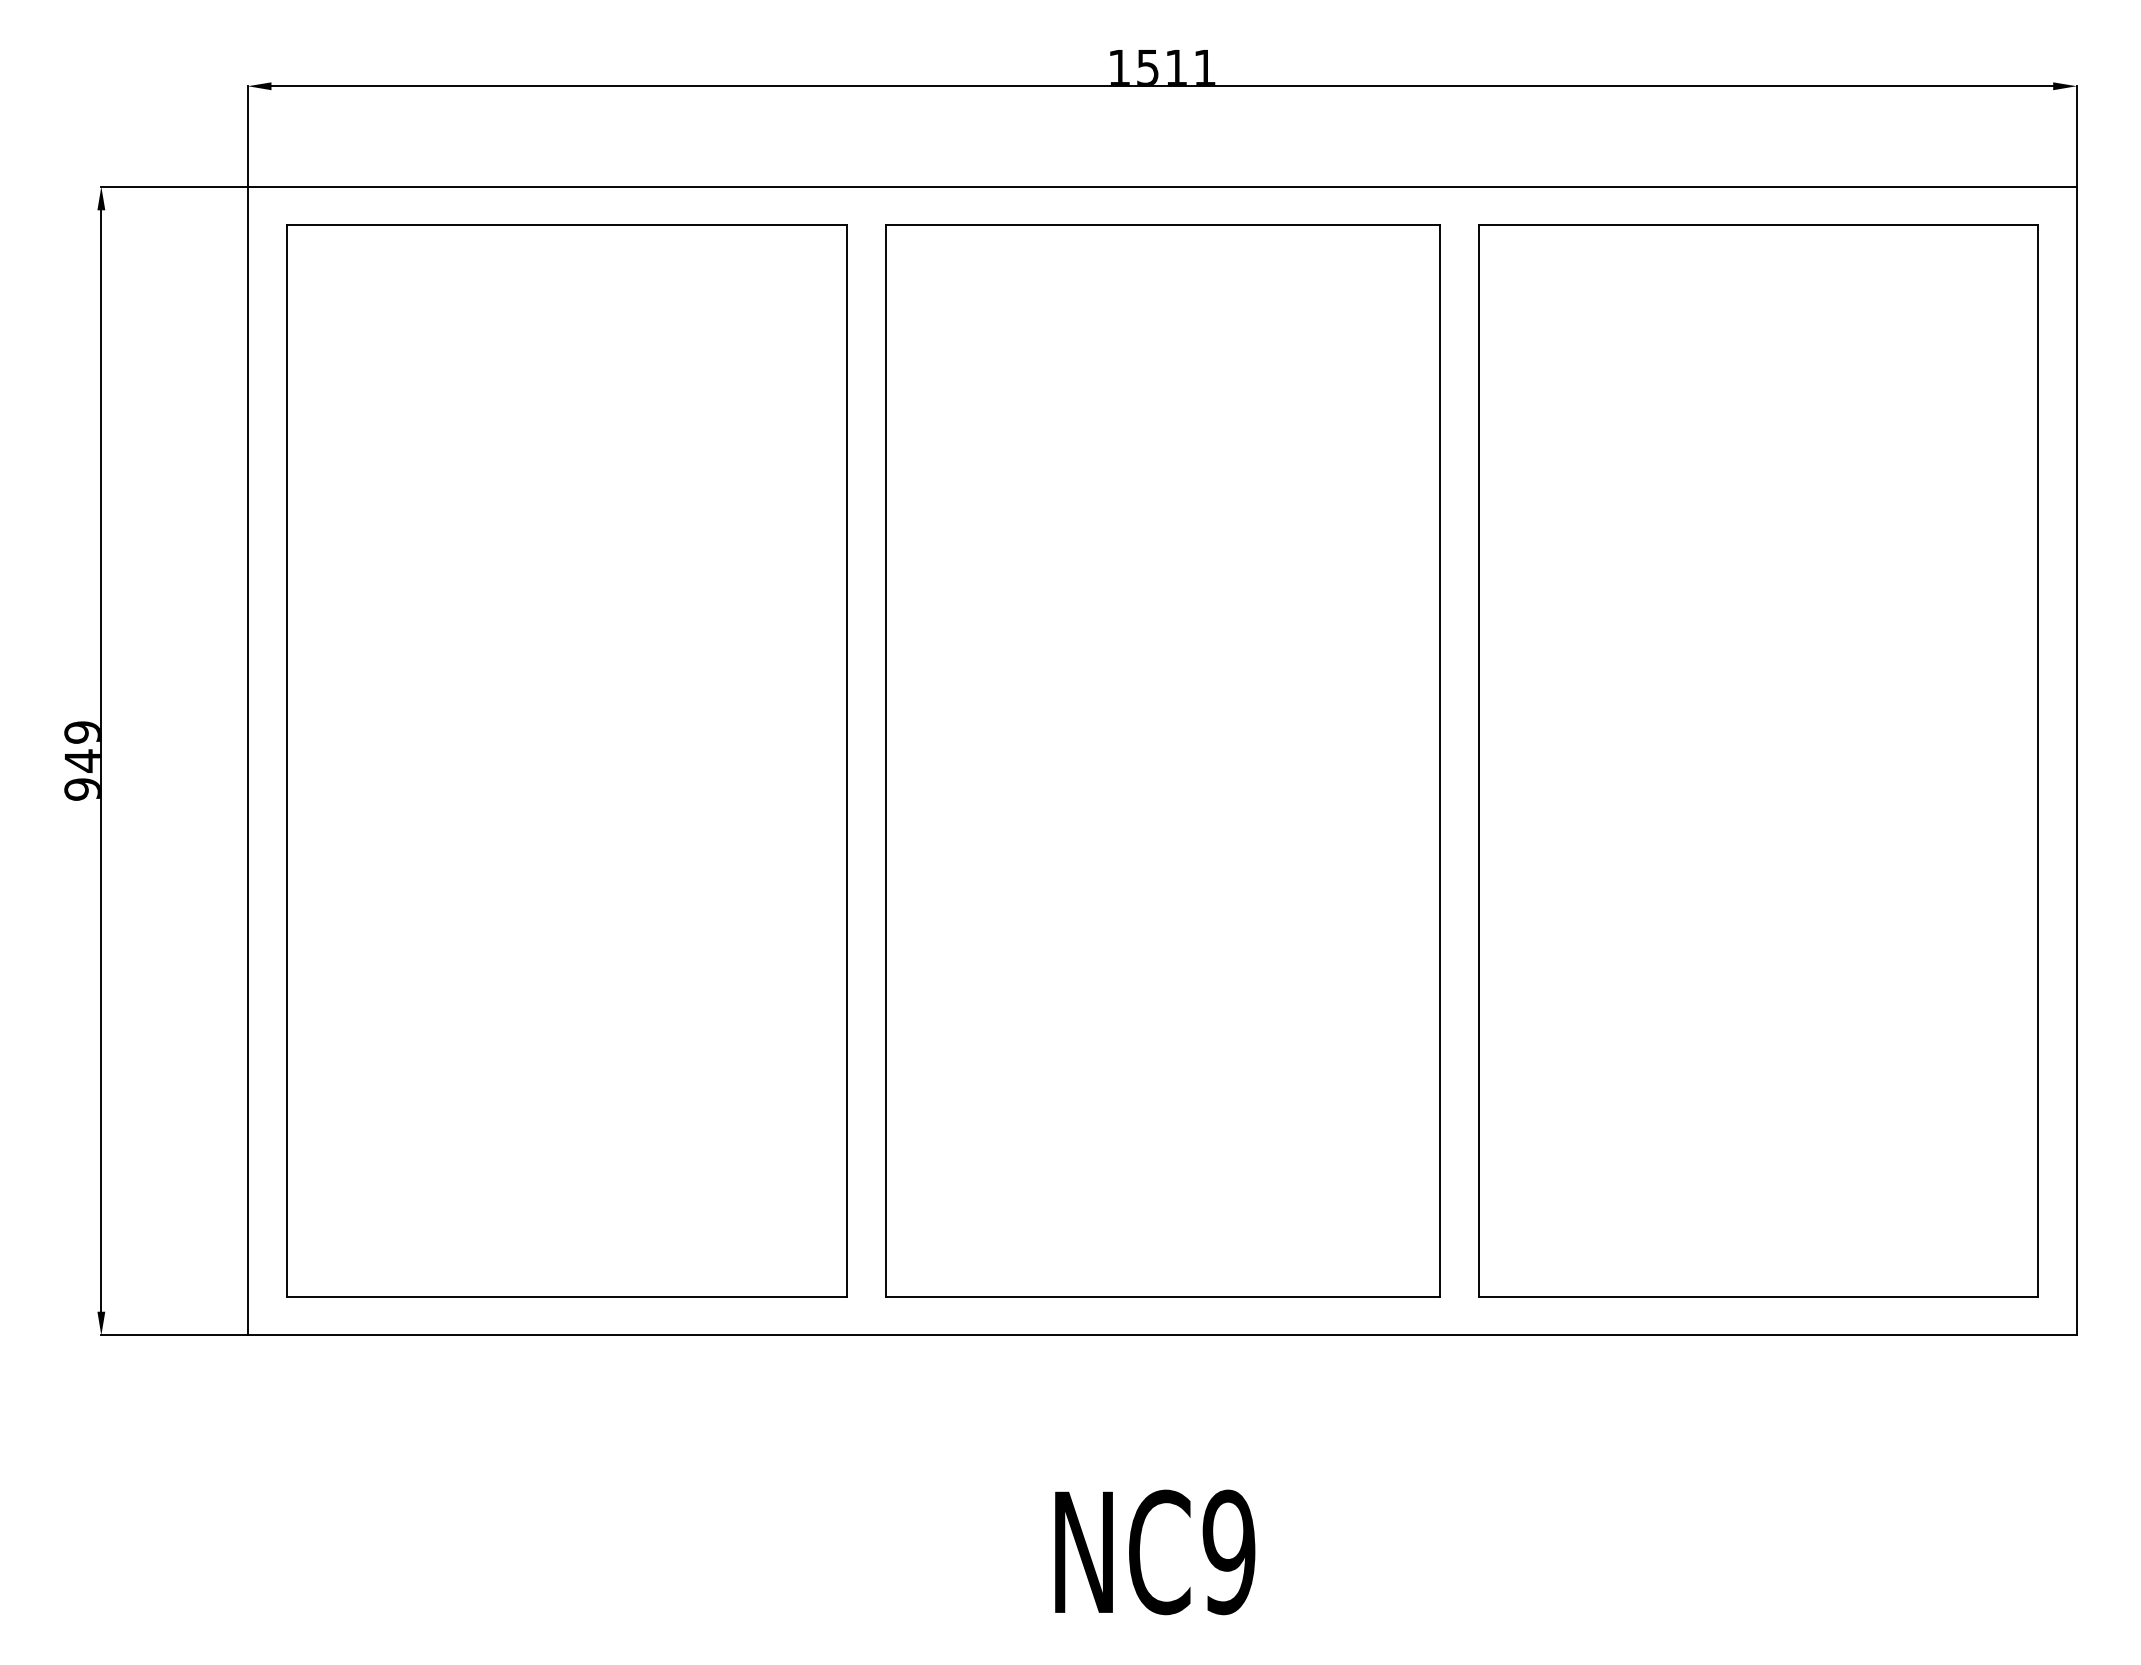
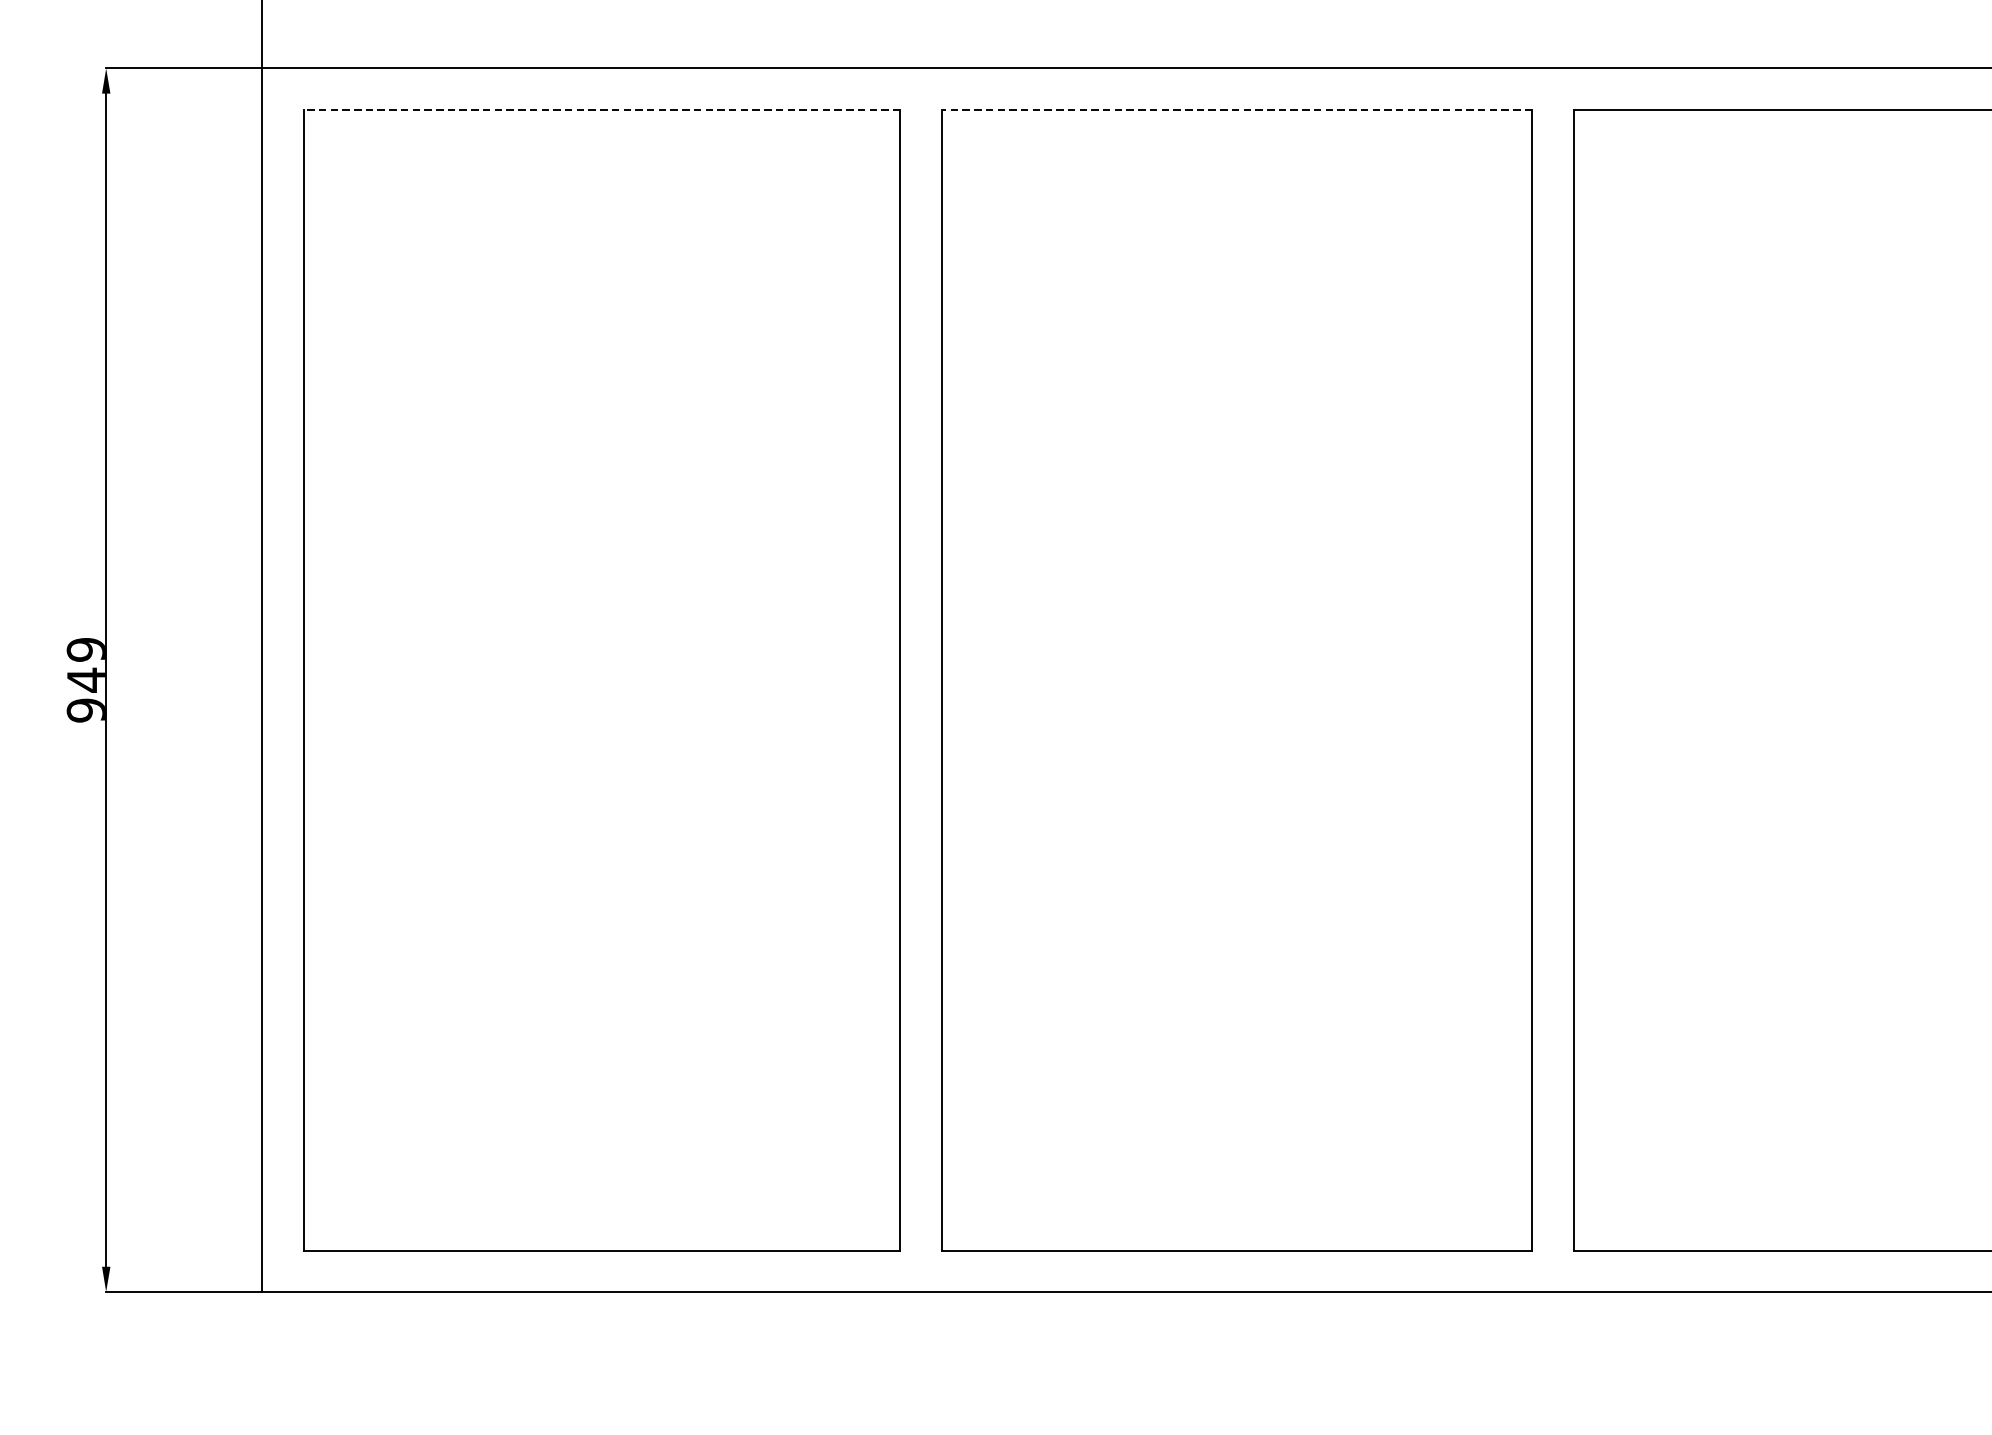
line: (566, 225) -> (601, 109), solid -> dashed
line: (1162, 225) -> (1236, 109), solid -> dashed

